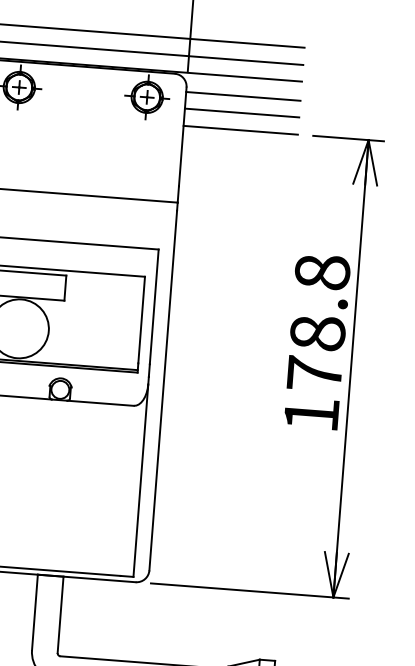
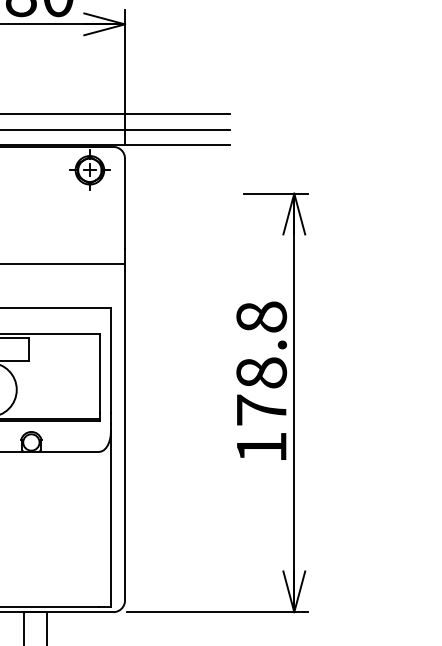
line: (243, 96) -> (177, 162), removed
line: (242, 112) -> (177, 177), removed
line: (240, 130) -> (177, 193), removed

